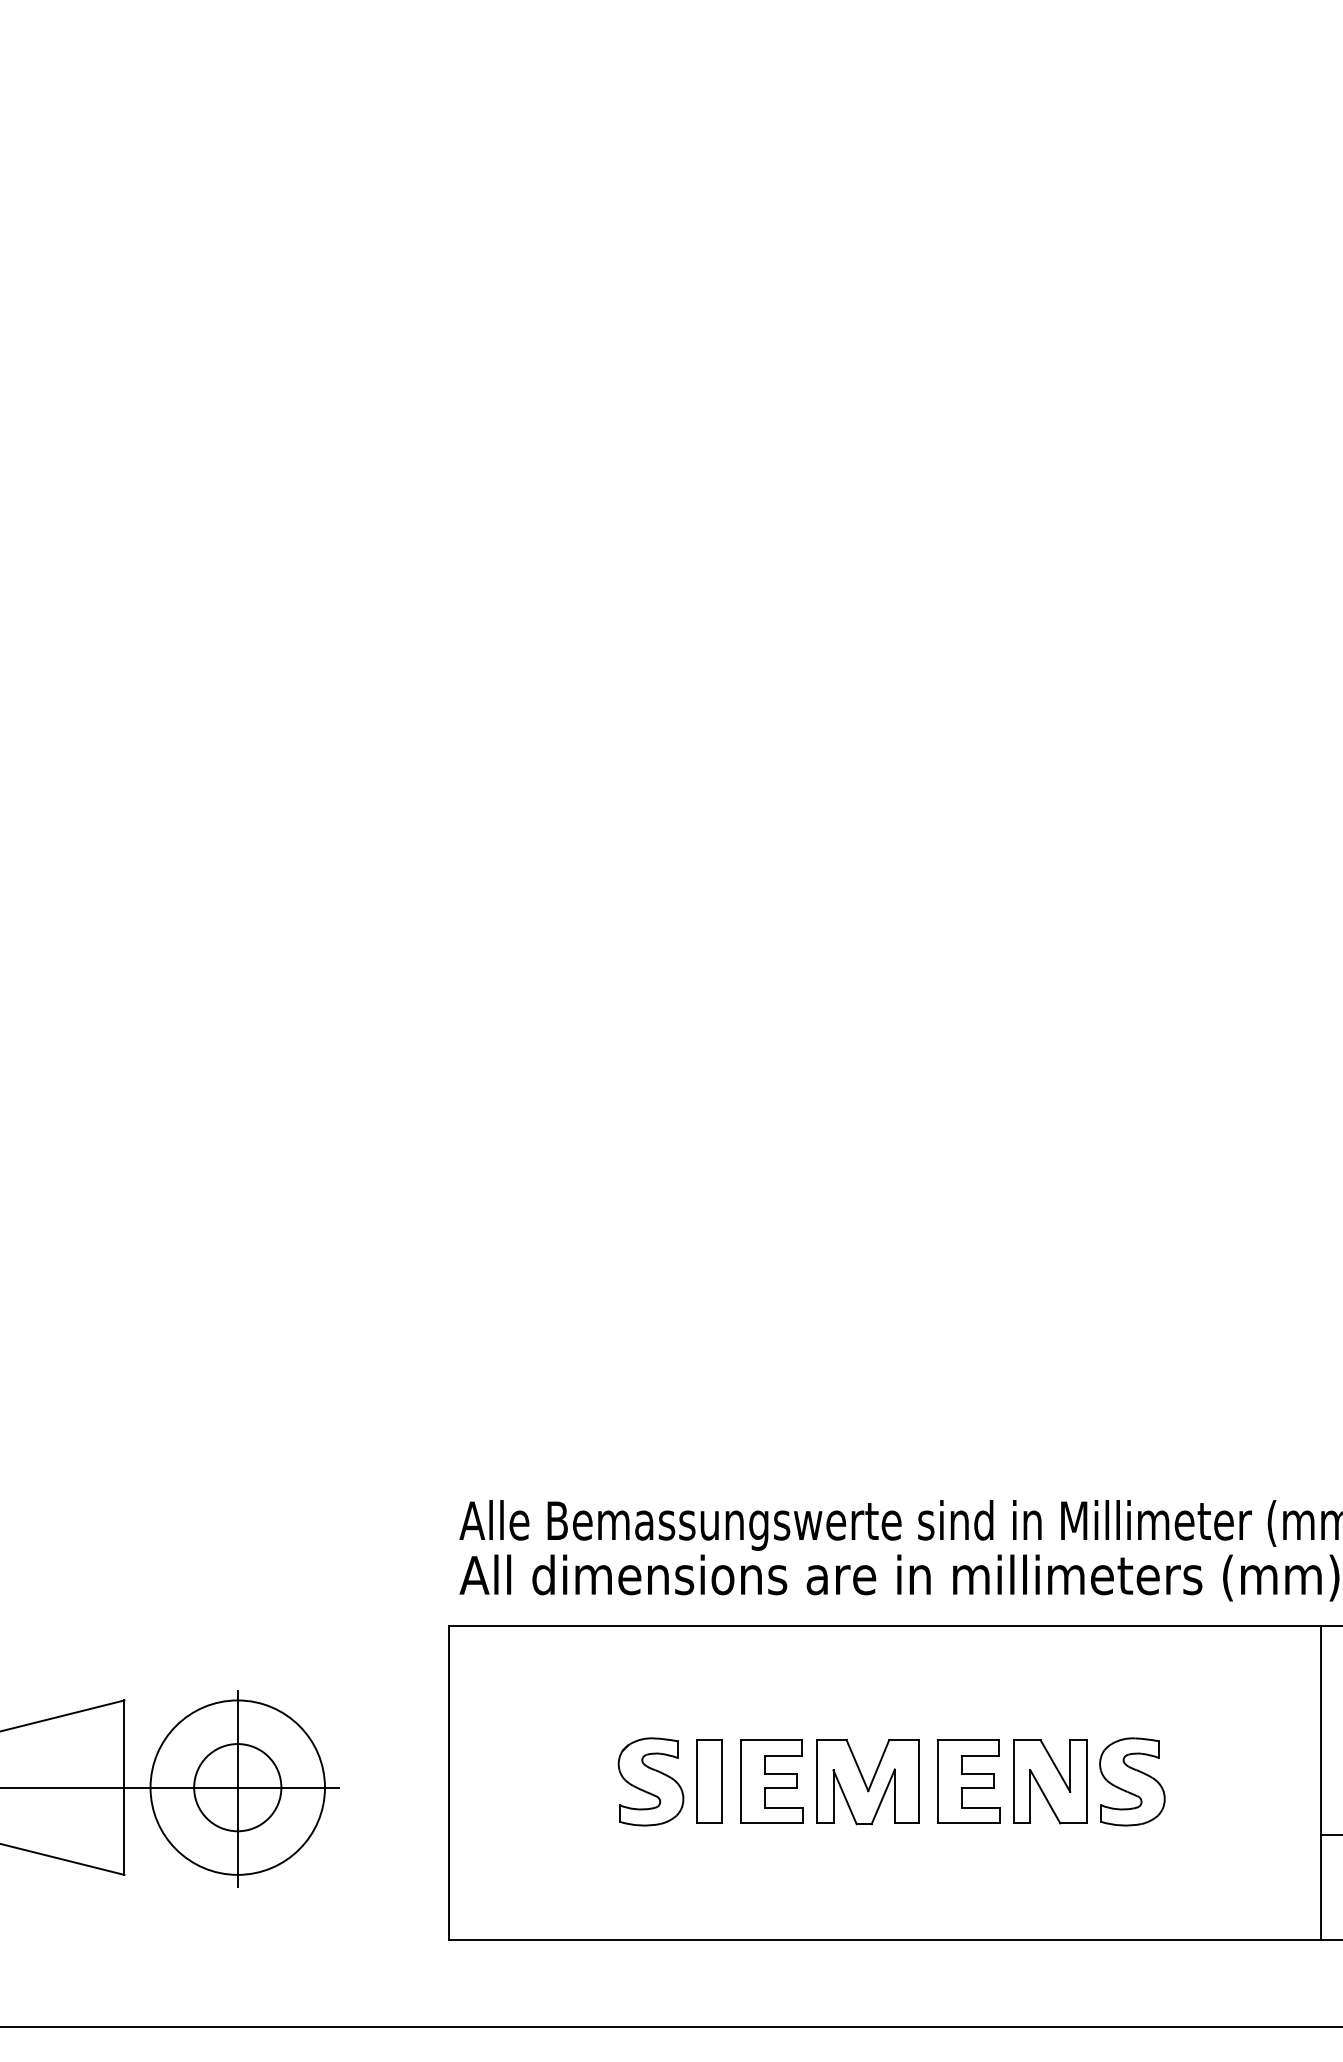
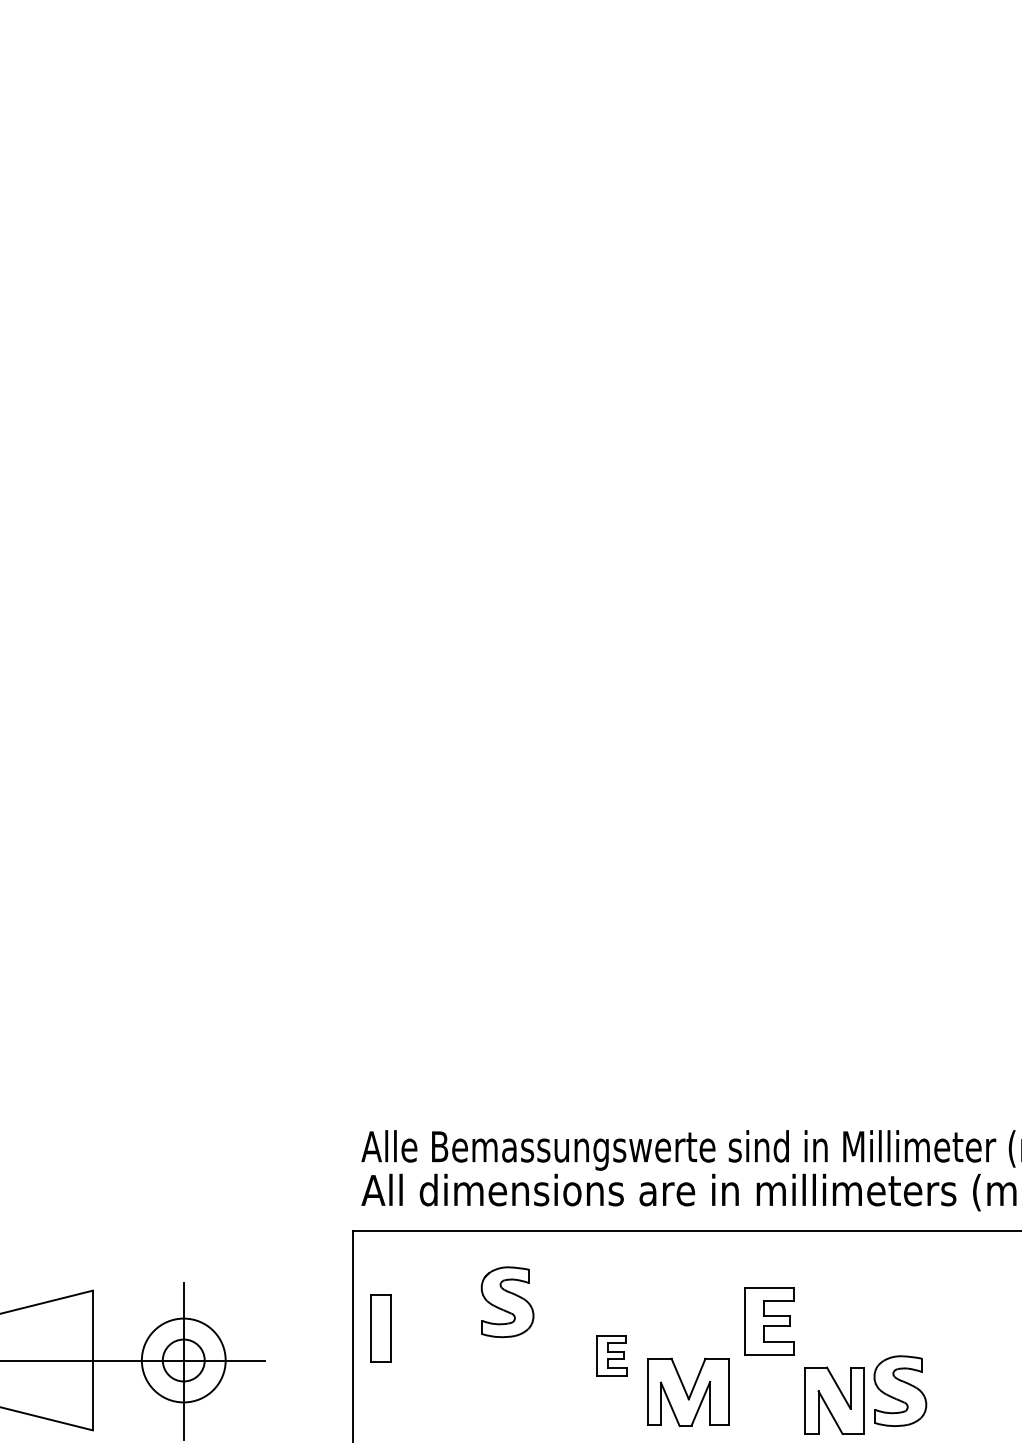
part: (650, 1781) -> (507, 1301), moved
part: (709, 1781) -> (381, 1328), moved
part: (771, 1781) -> (611, 1355), size x0.6
part: (968, 1781) -> (769, 1321), moved
part: (1050, 1781) -> (834, 1400), moved
part: (1132, 1781) -> (900, 1390), moved
part: (867, 1782) -> (688, 1392), moved
circle: (237, 1787) -> (183, 1360), size x0.6
circle: (237, 1787) -> (183, 1360), size x0.6

